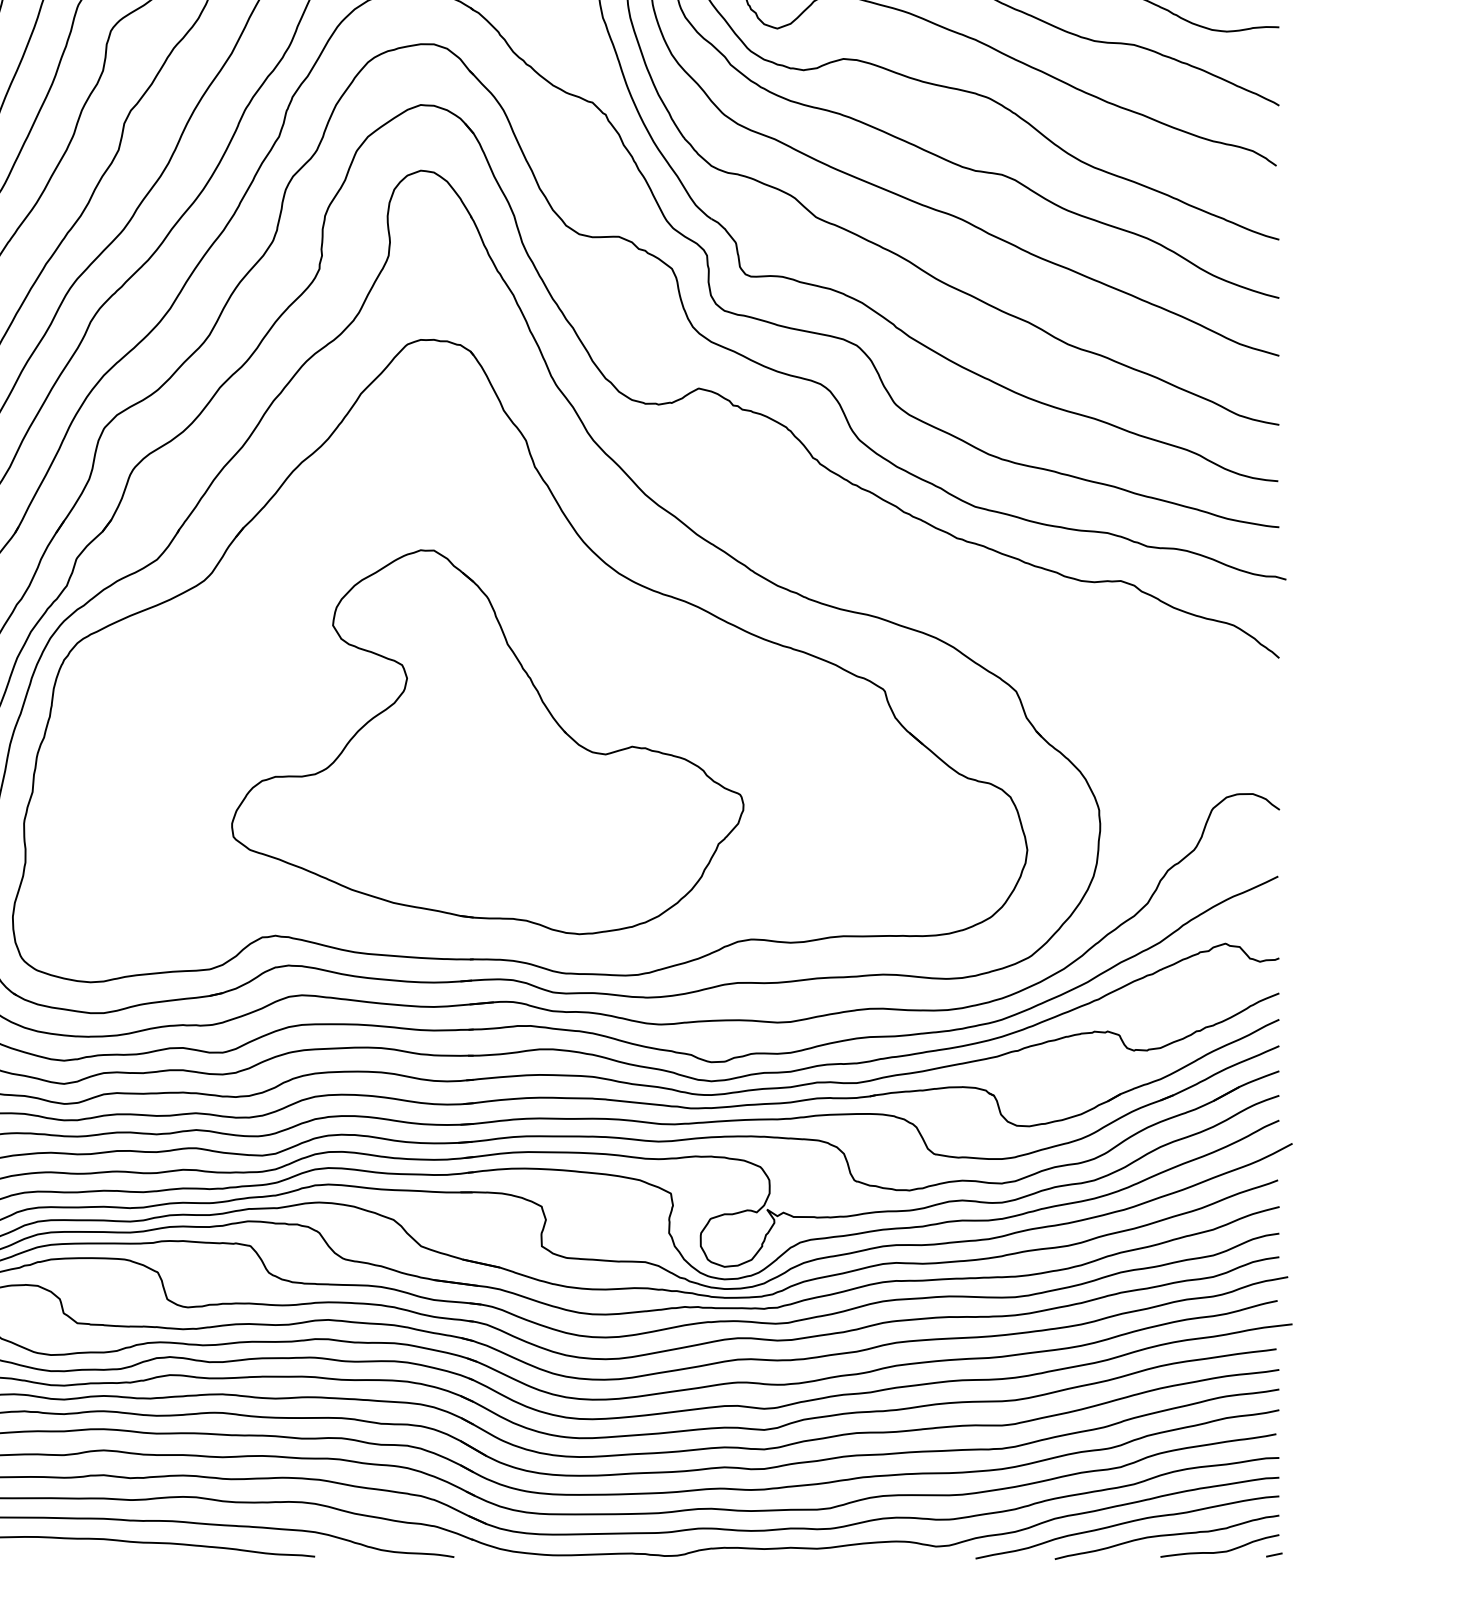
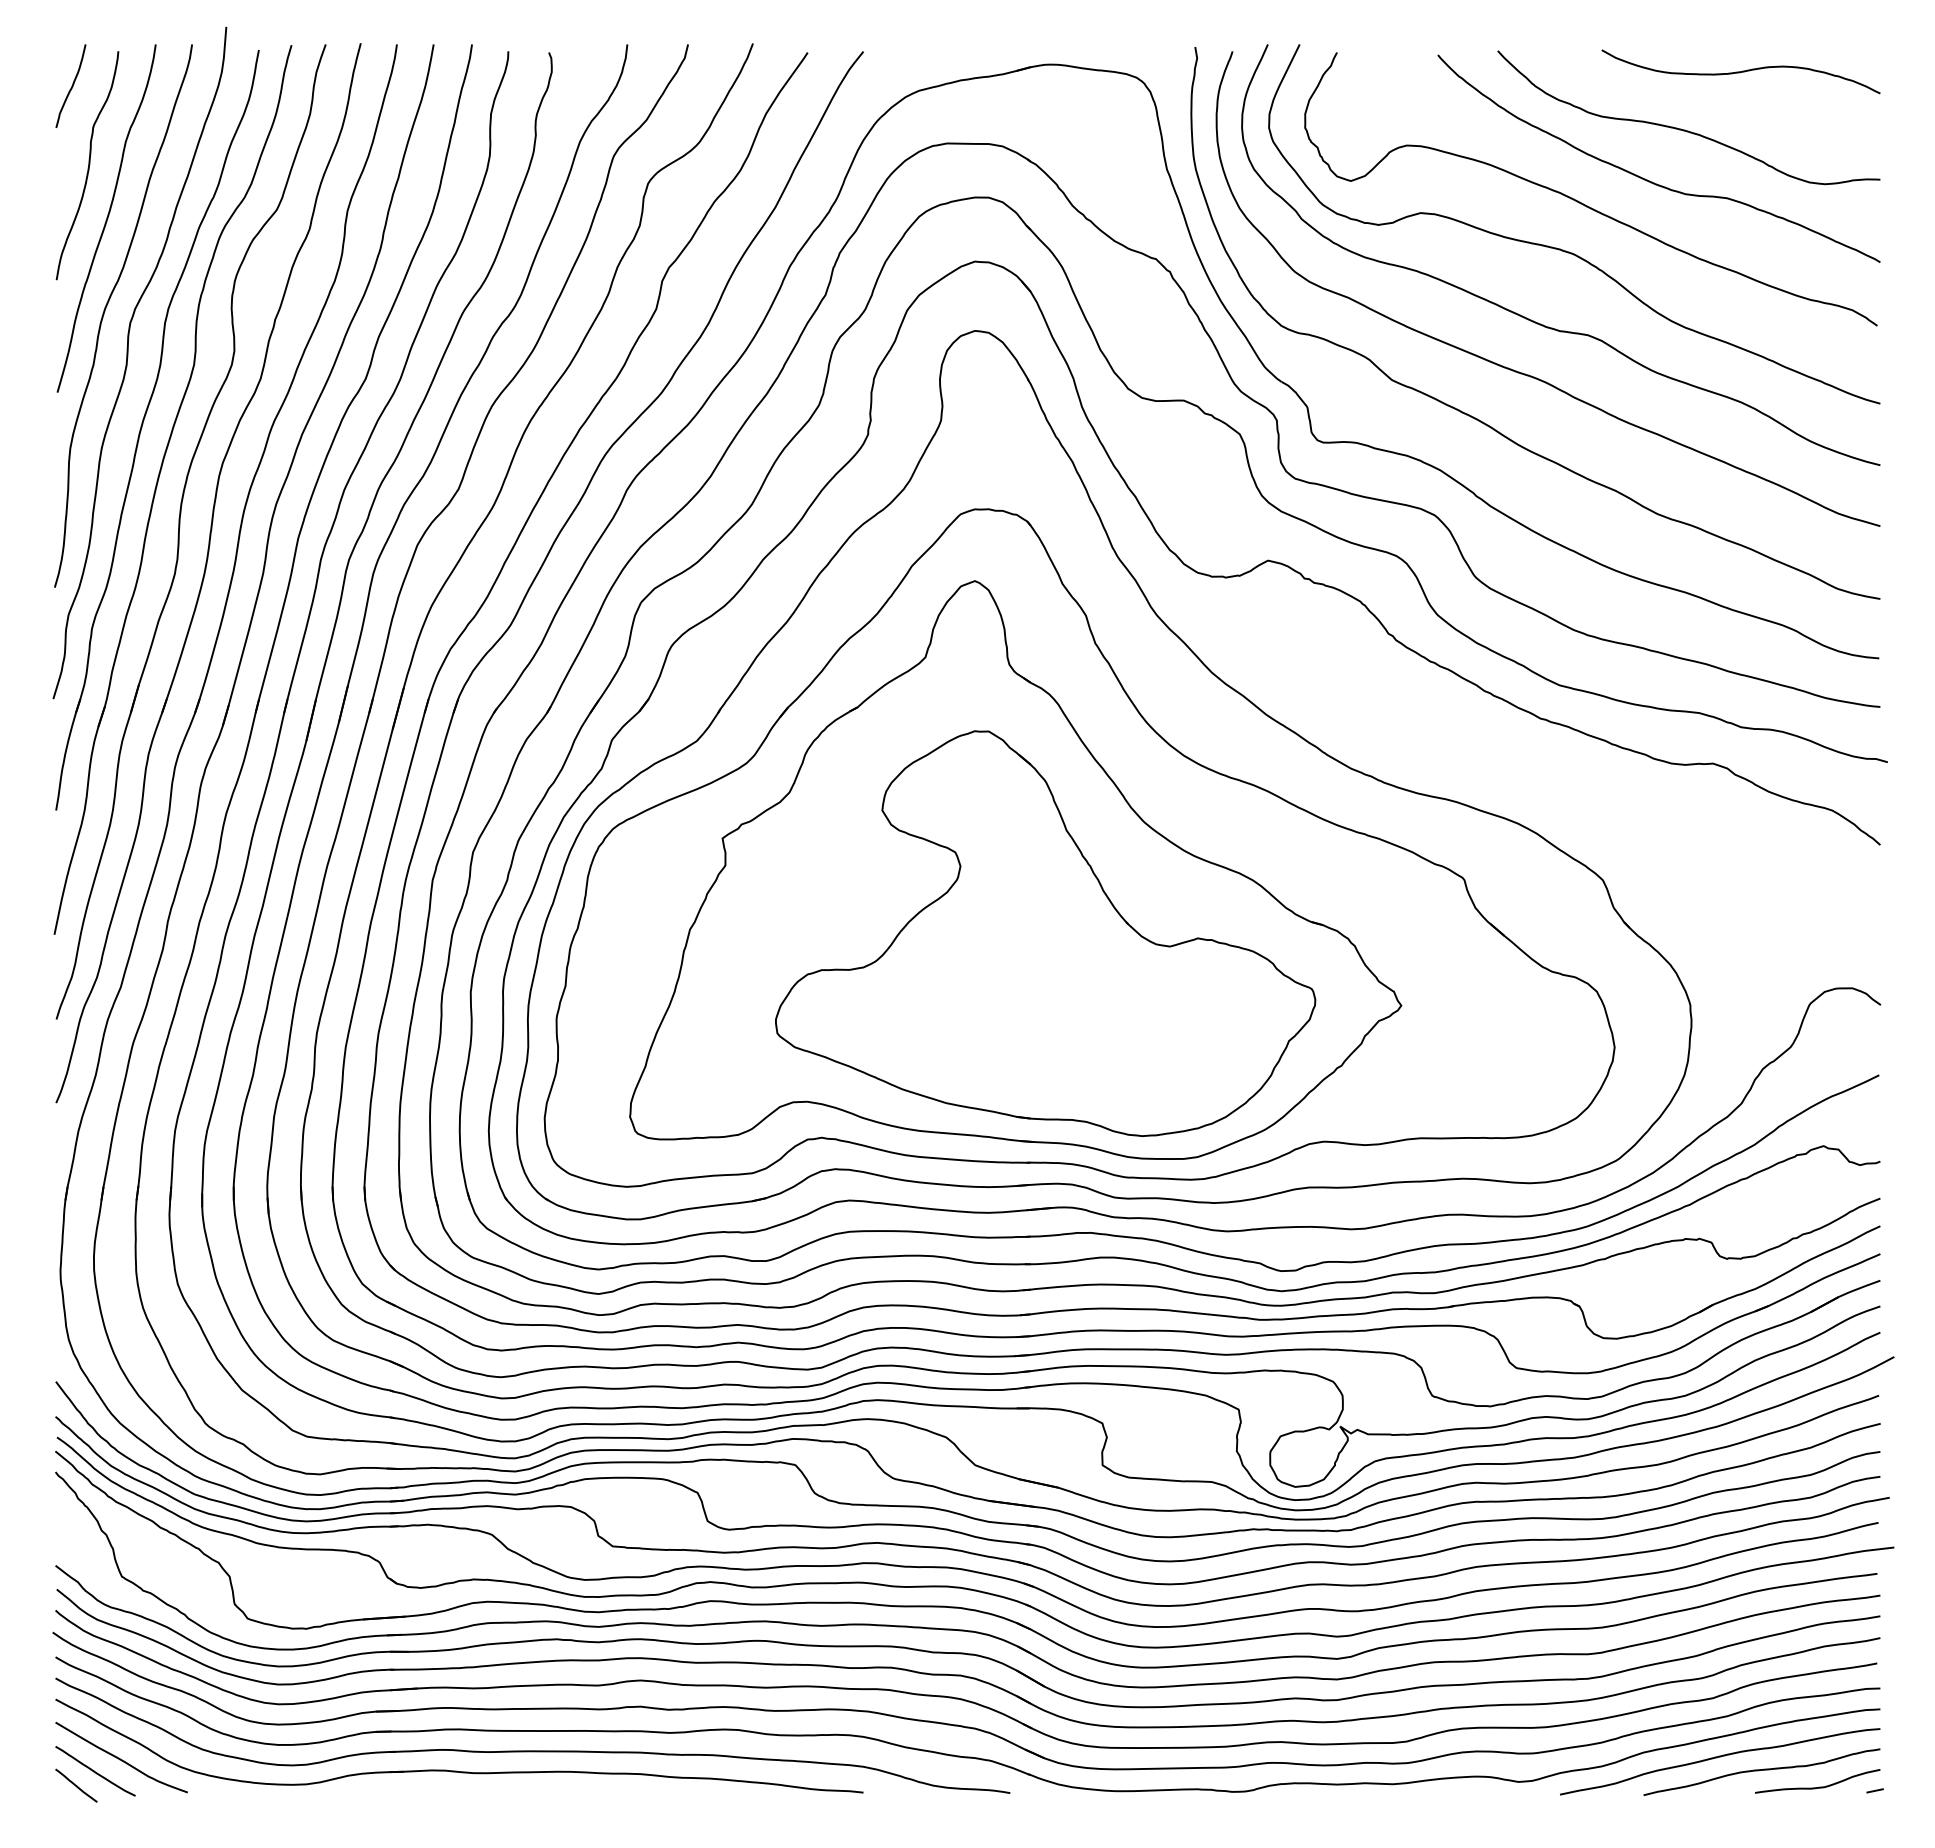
part: (459, 681) -> (1015, 869), added

